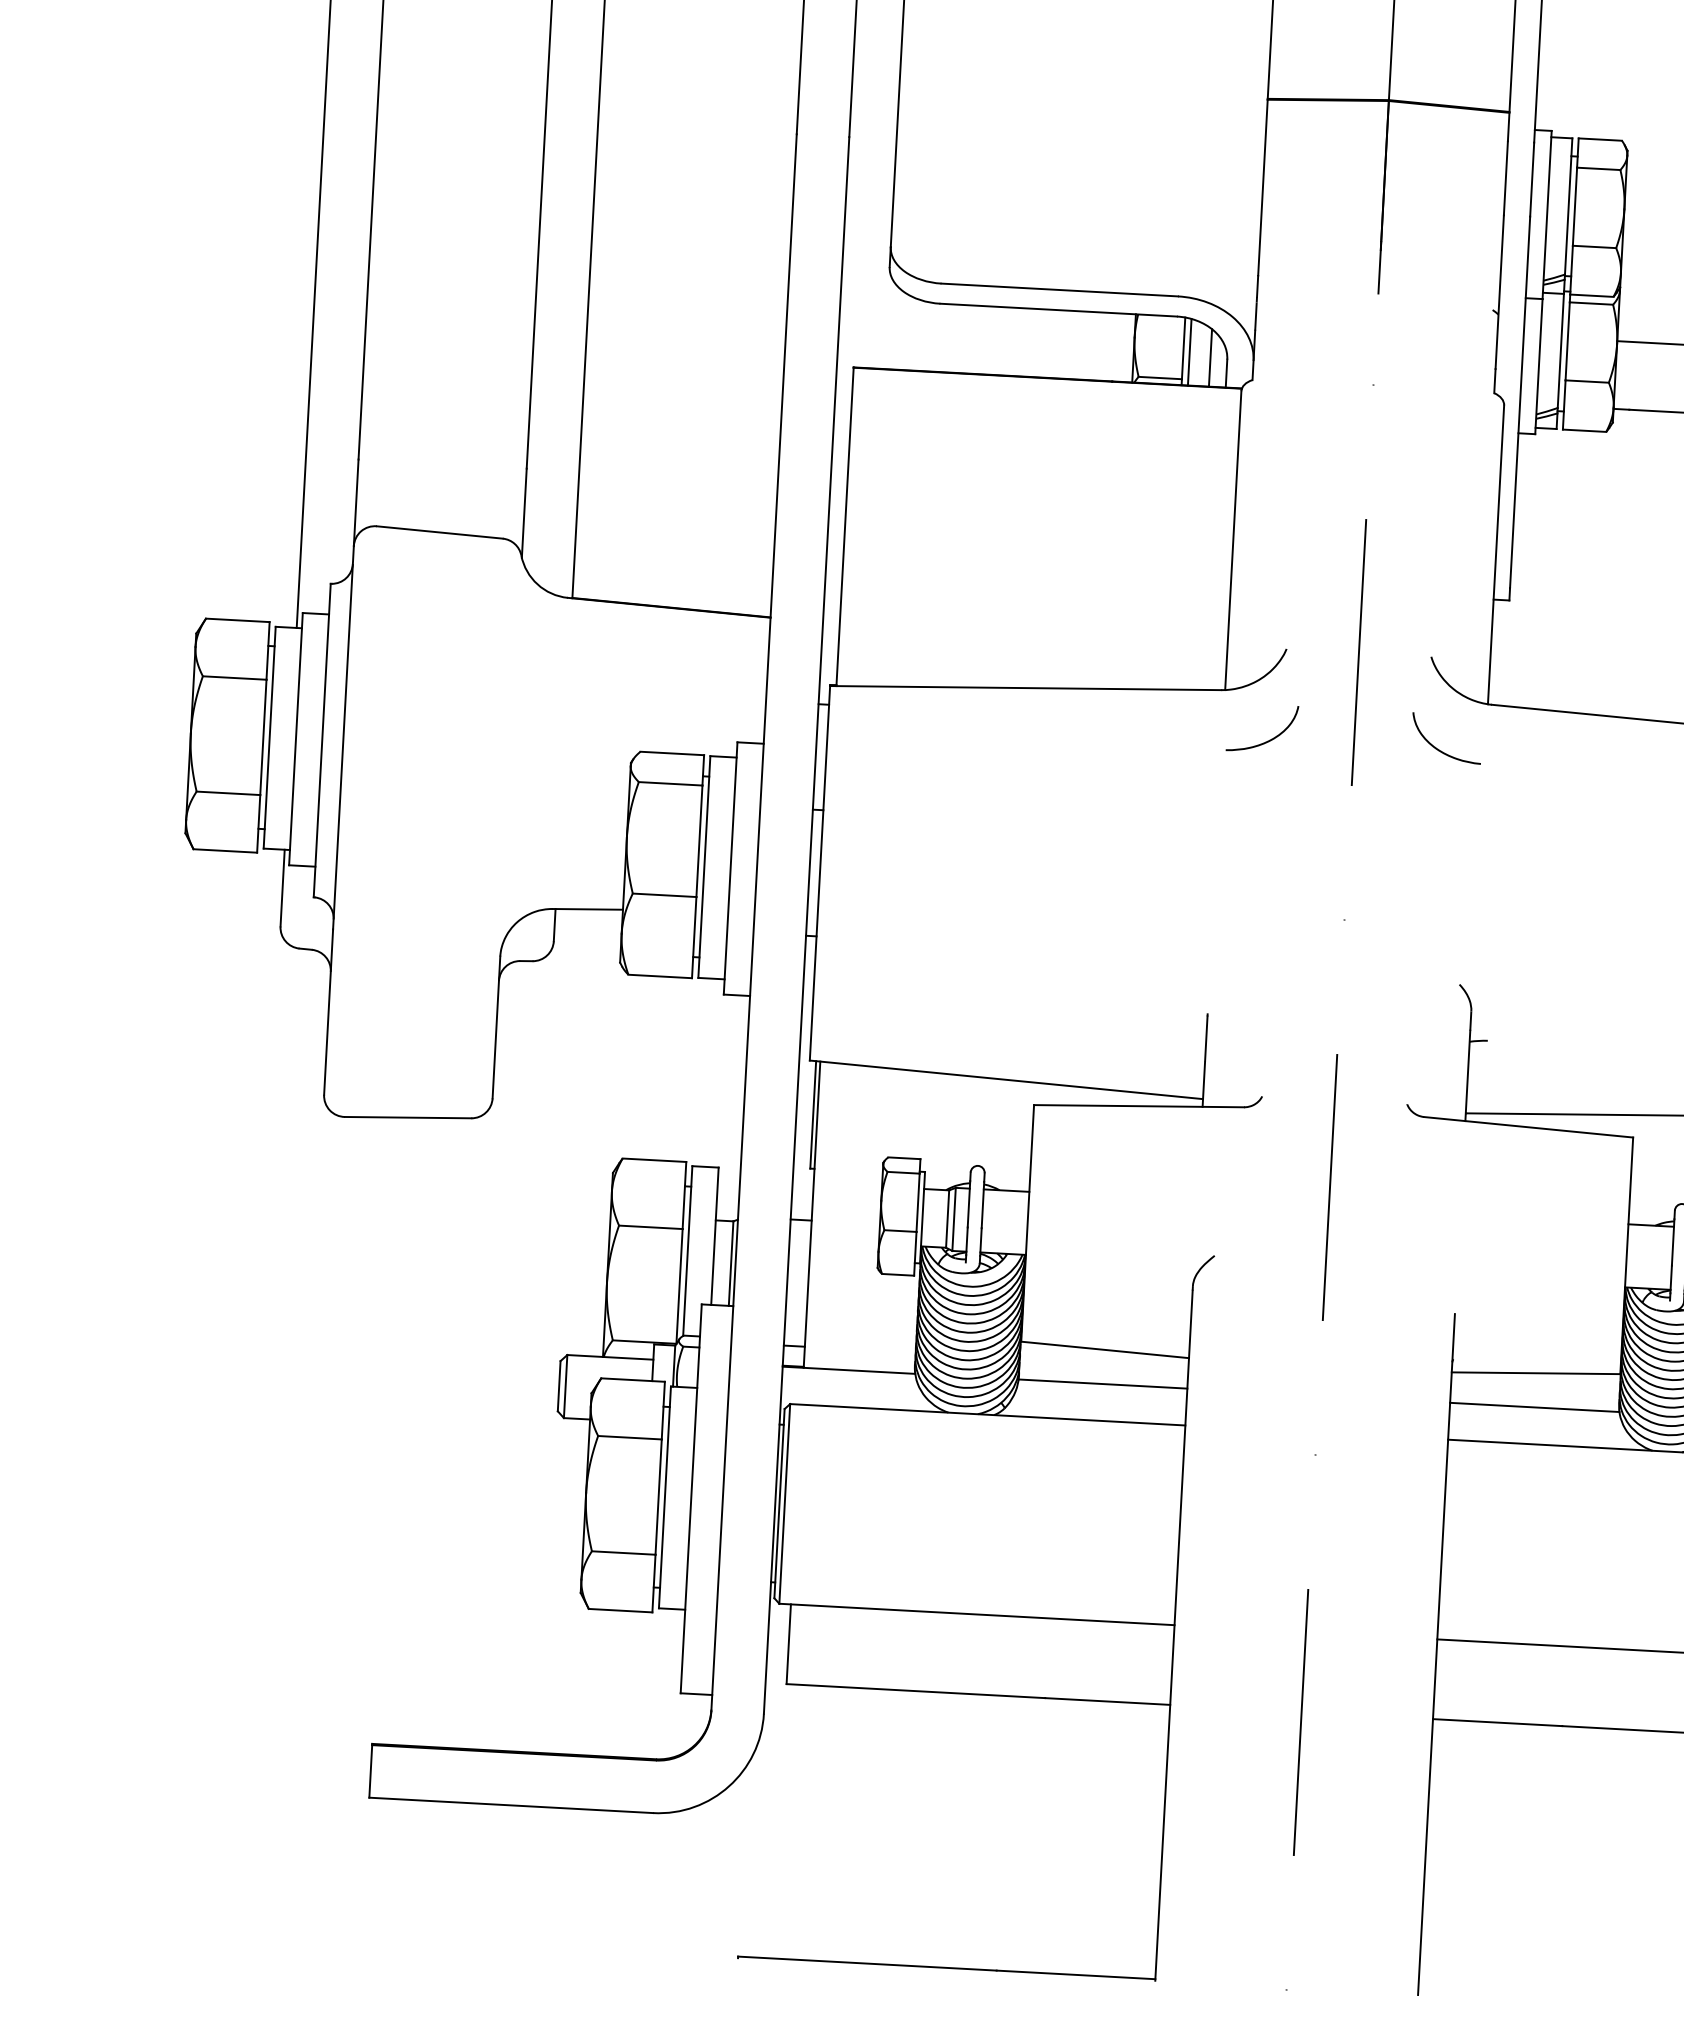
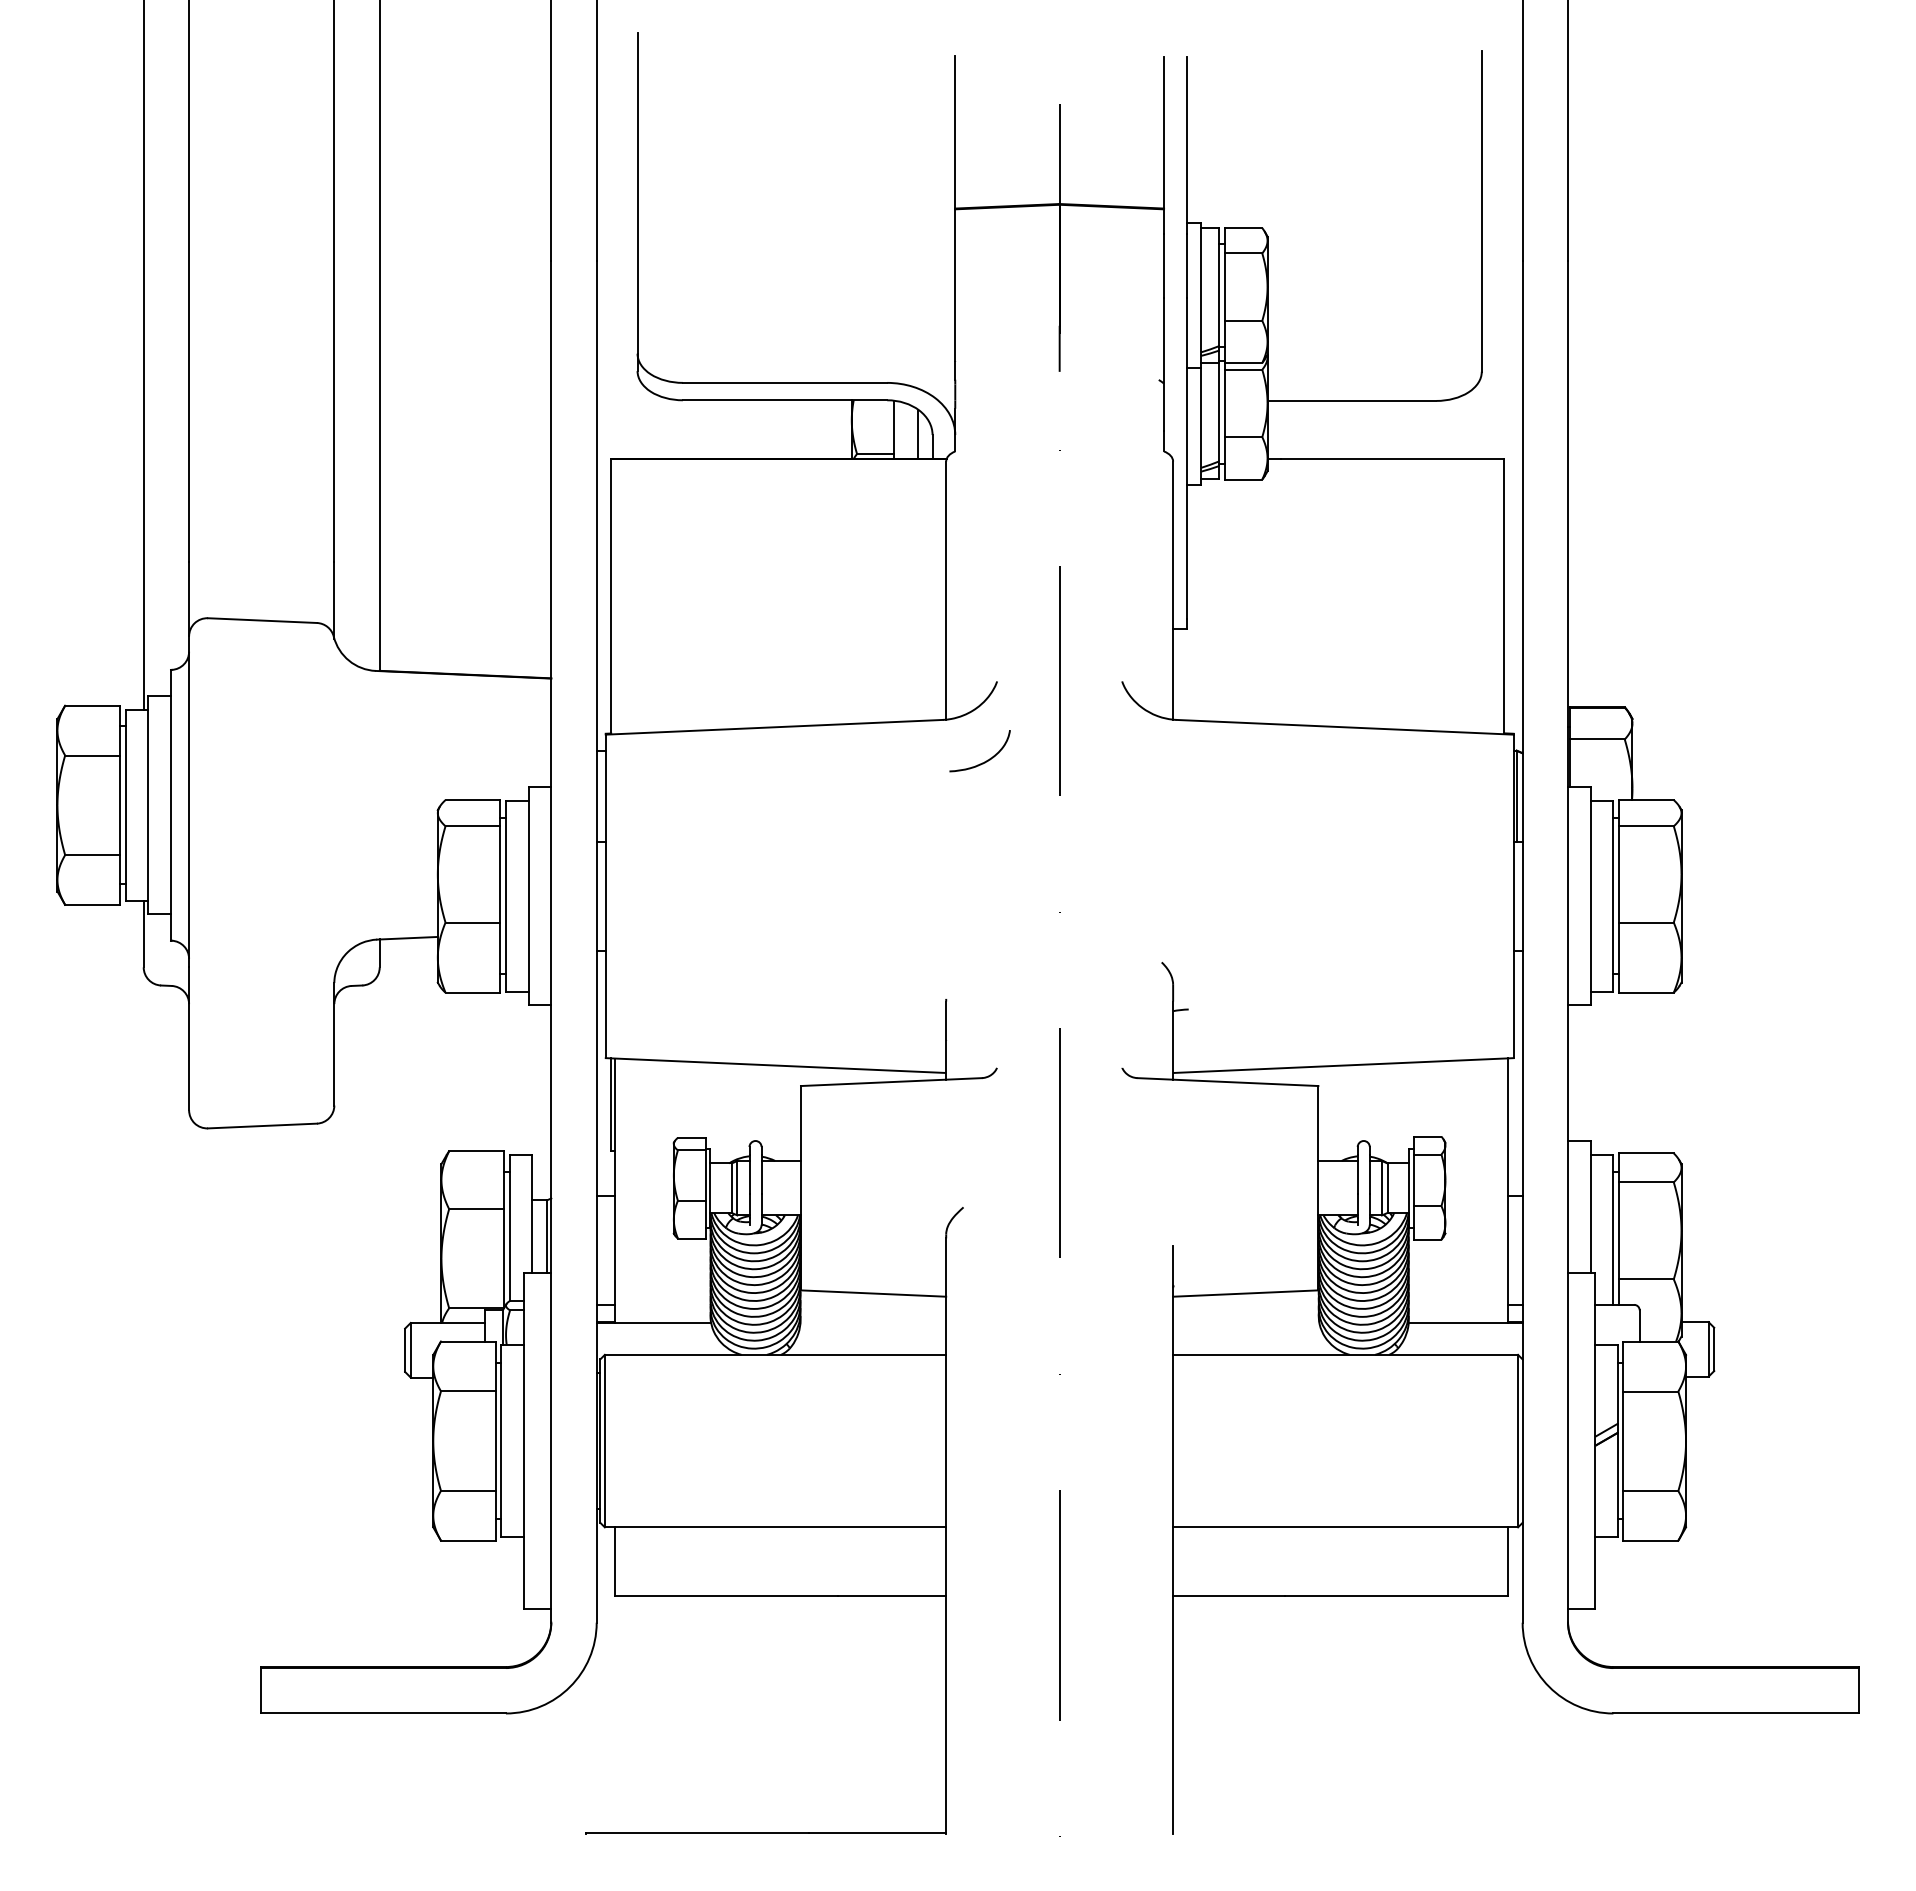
line: (1189, 352) -> (899, 430), removed
curve: (1439, 749) -> (1133, 760), removed
line: (1103, 1384) -> (873, 1323), removed
line: (1535, 1407) -> (1246, 1323), removed

